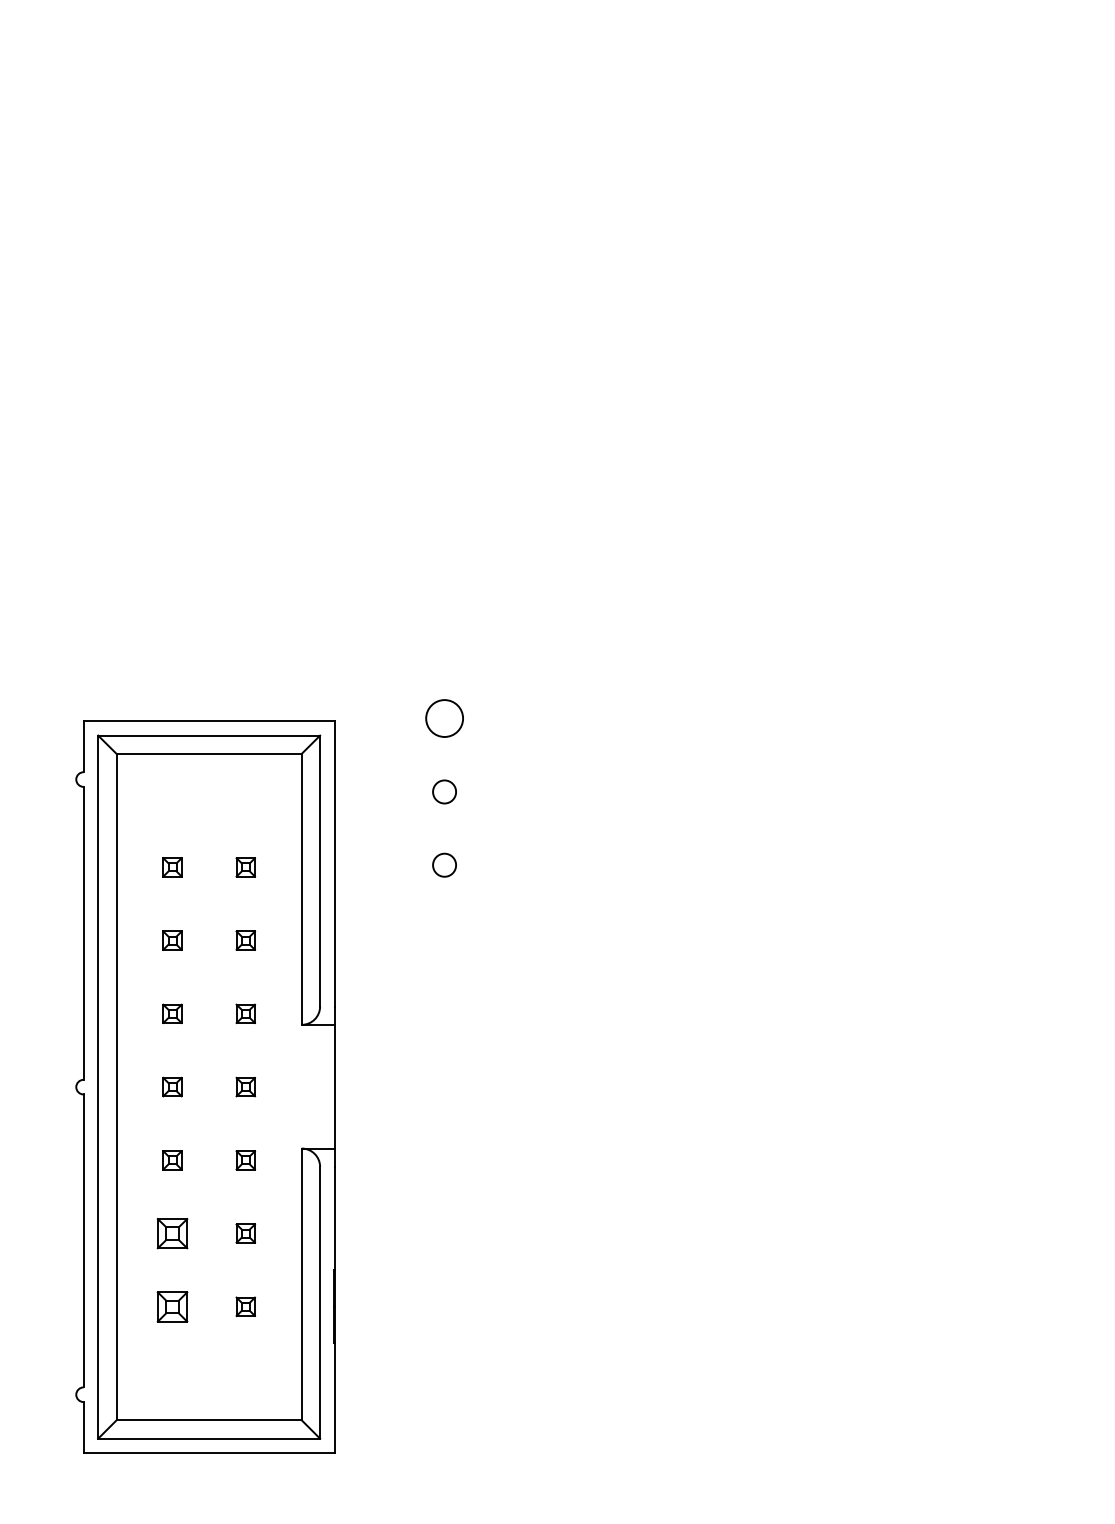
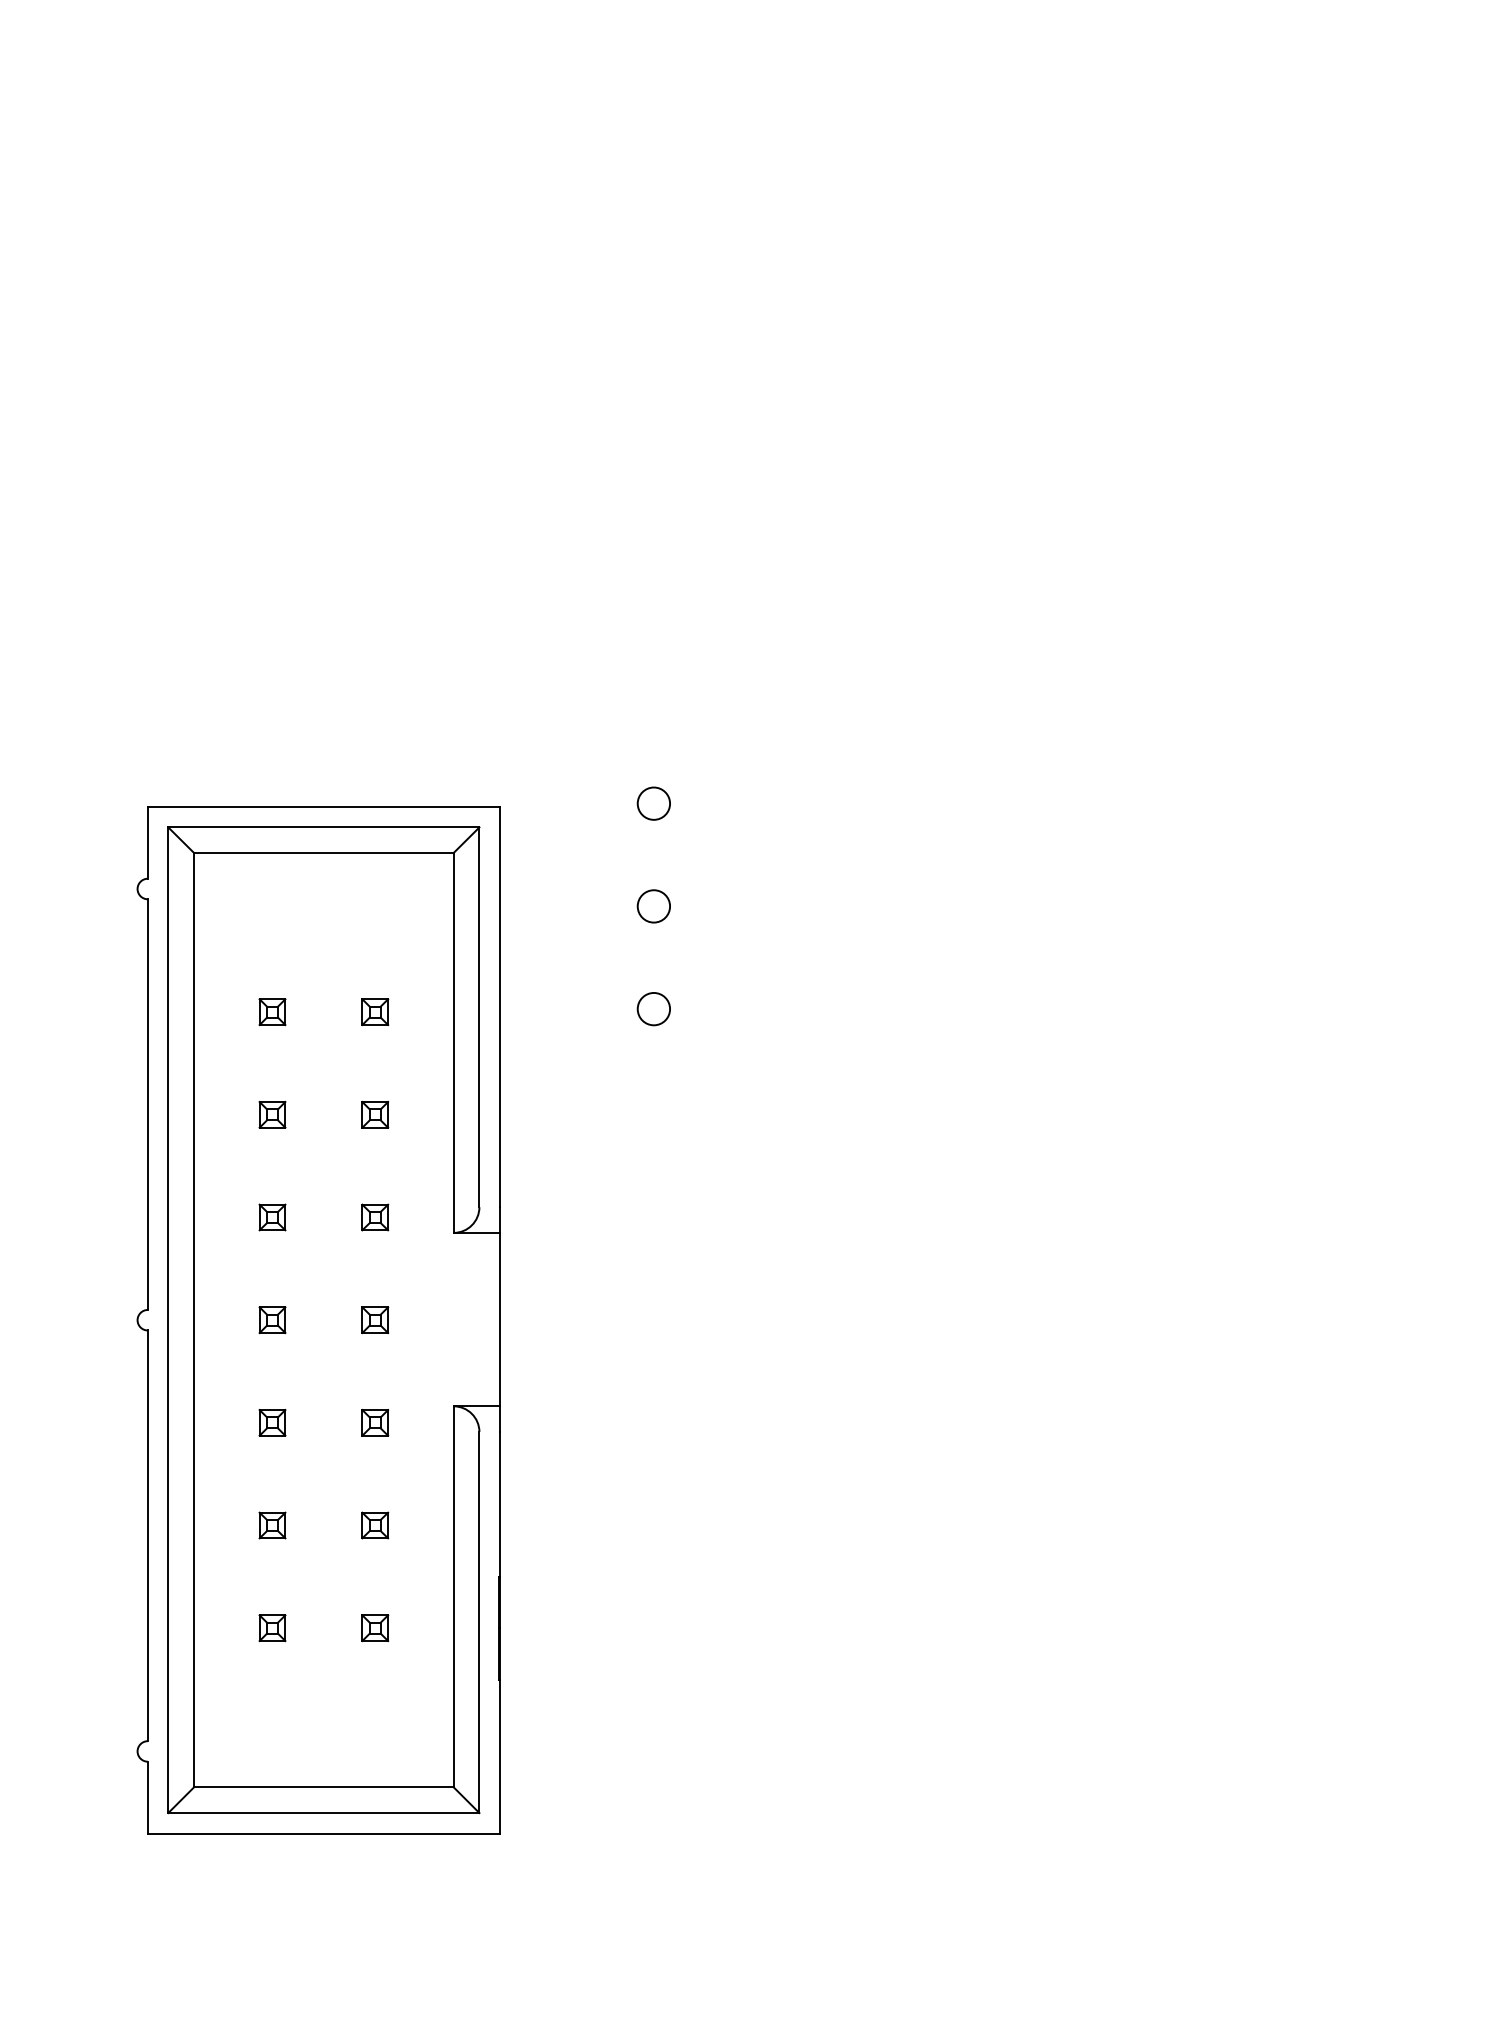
circle: (444, 718) -> (653, 803), size x0.62
part: (172, 1233) -> (272, 1525), size x0.62
part: (172, 1306) -> (272, 1627), size x0.62

